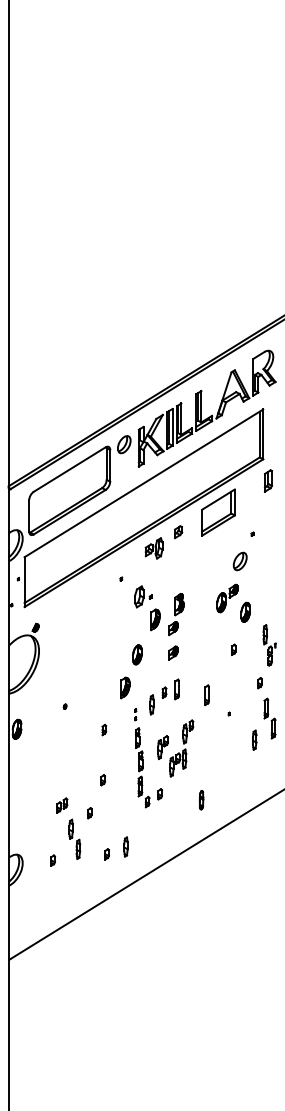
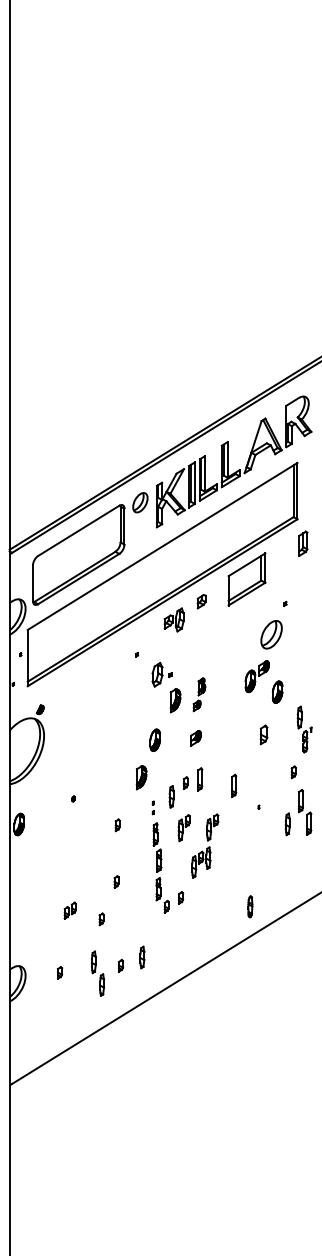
part: (239, 561) -> (270, 634), size x1.4
part: (176, 614) -> (199, 694), size x0.7
part: (233, 649) -> (263, 734), size x1.6
part: (254, 739) -> (287, 823), moved
part: (162, 747) -> (183, 828), moved
part: (201, 800) -> (250, 907), moved
part: (74, 838) -> (97, 972), moved

